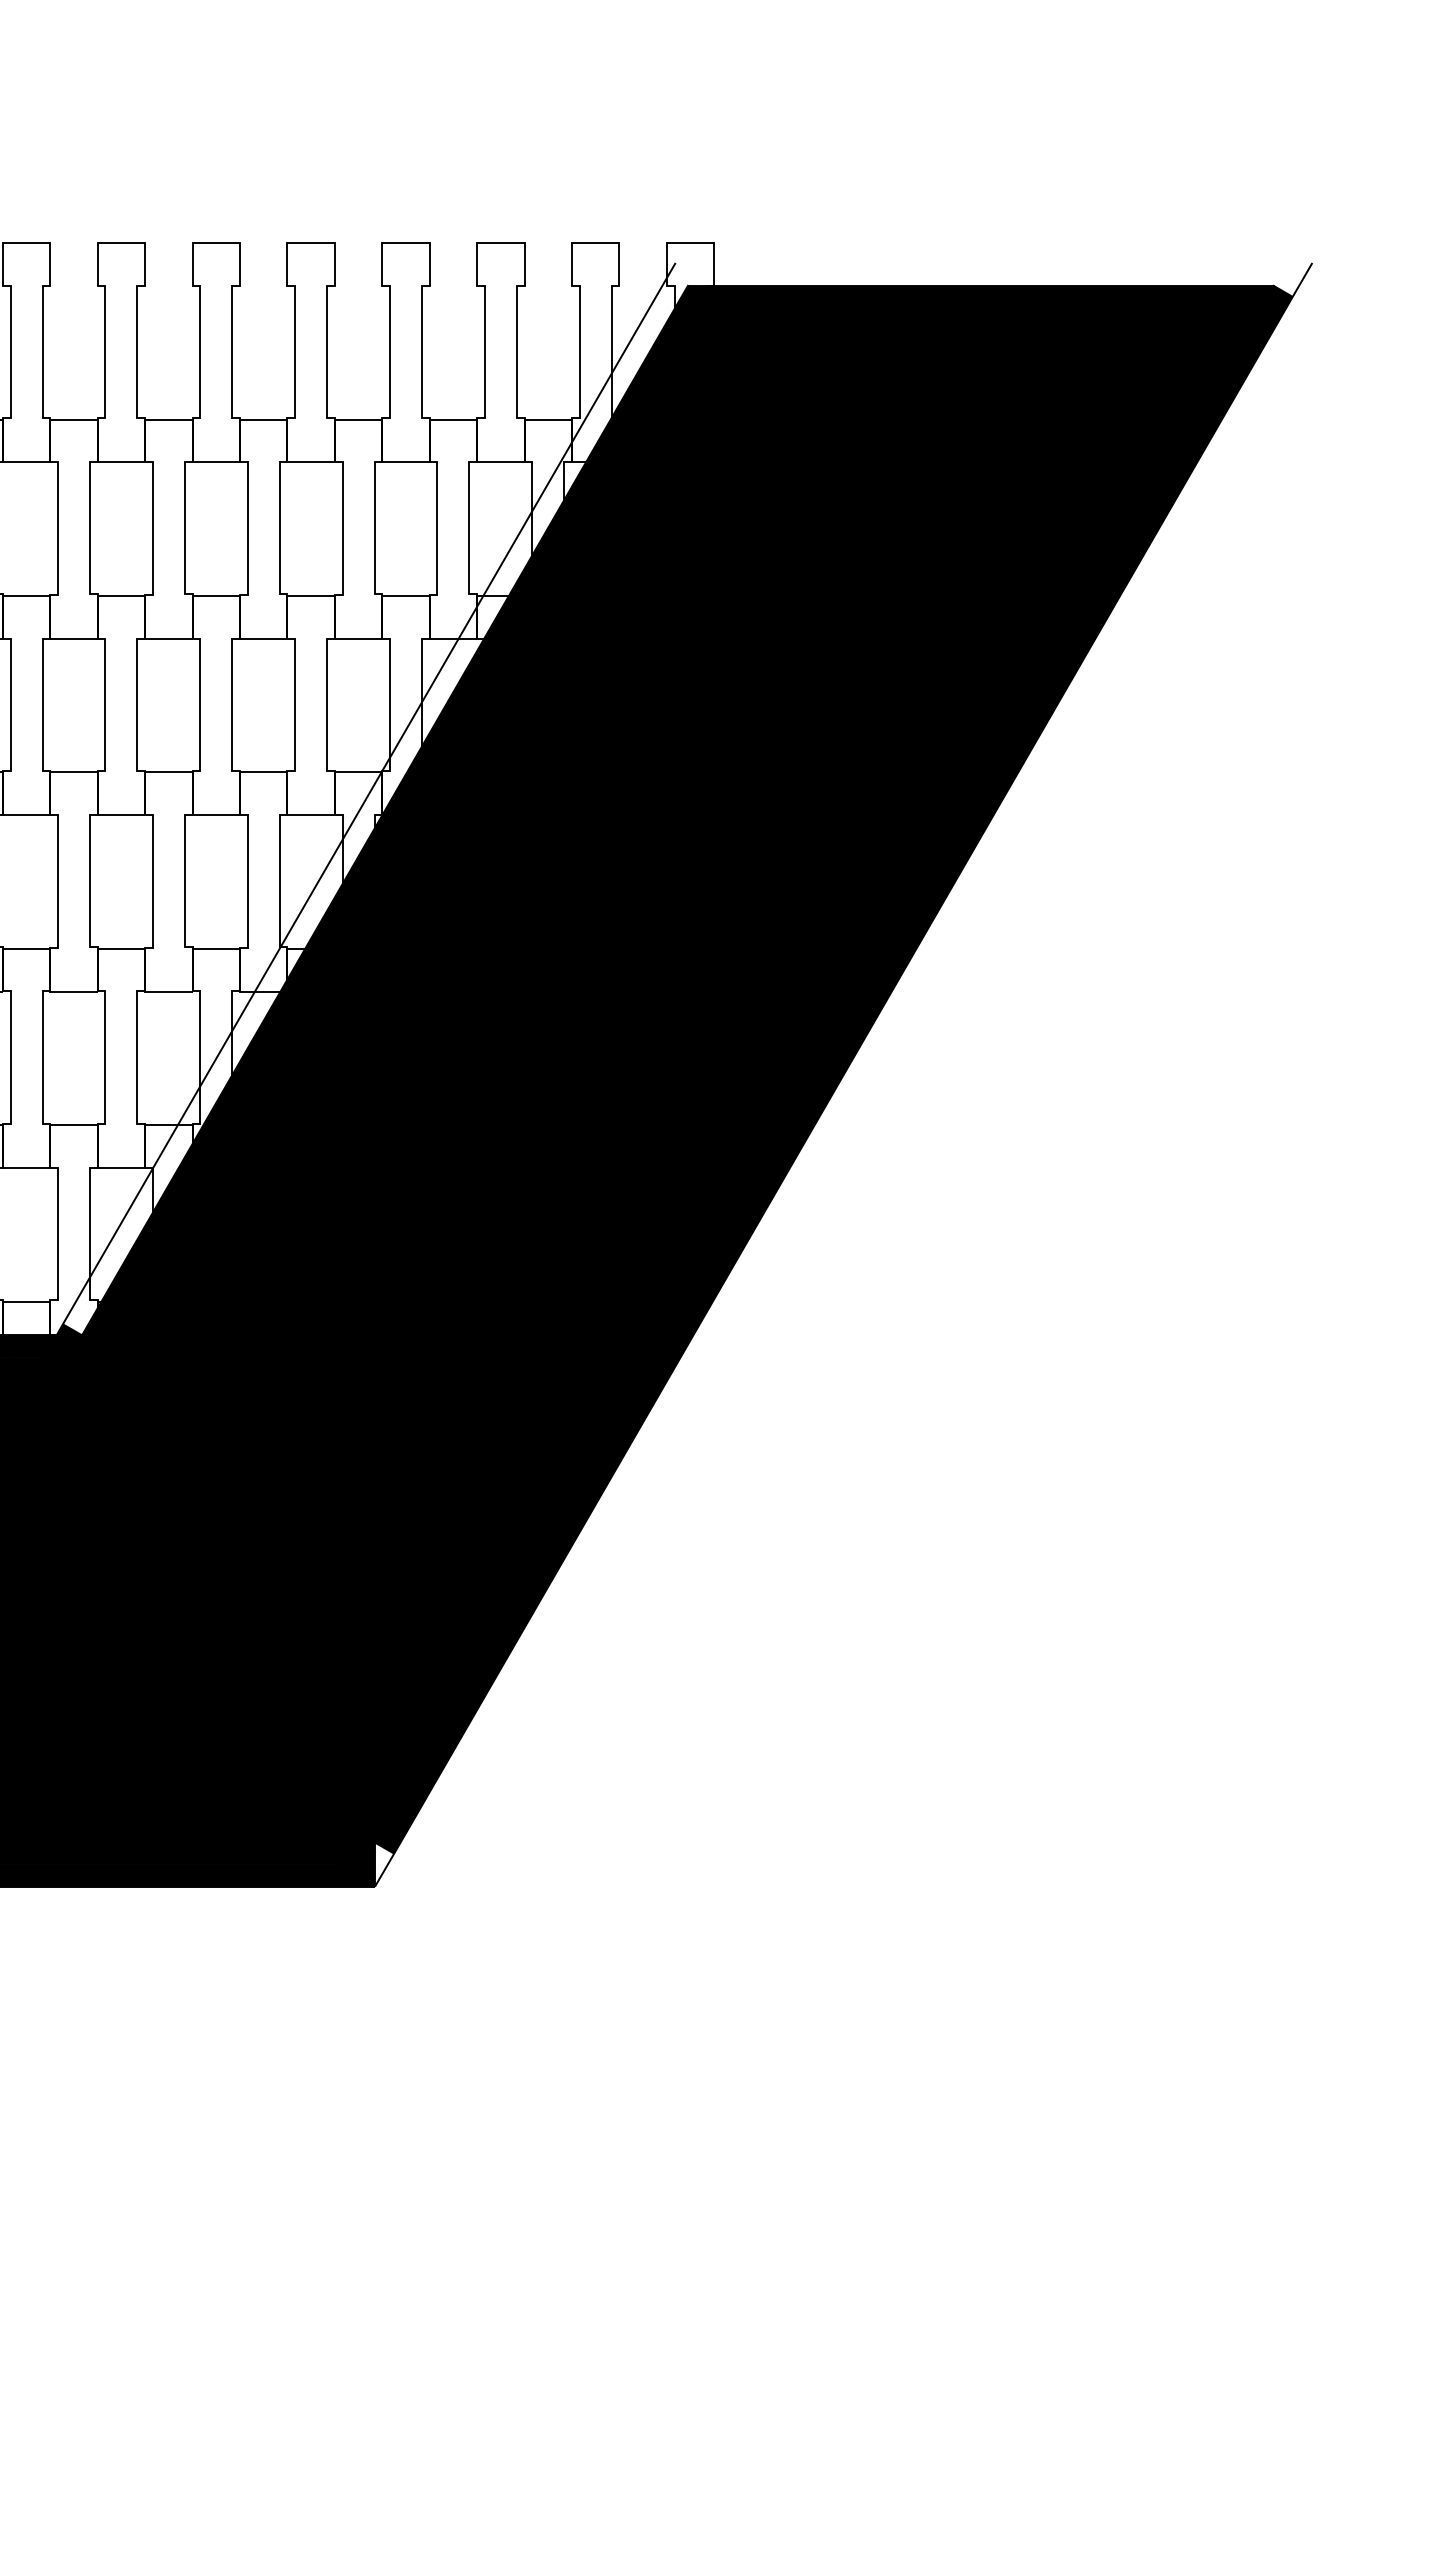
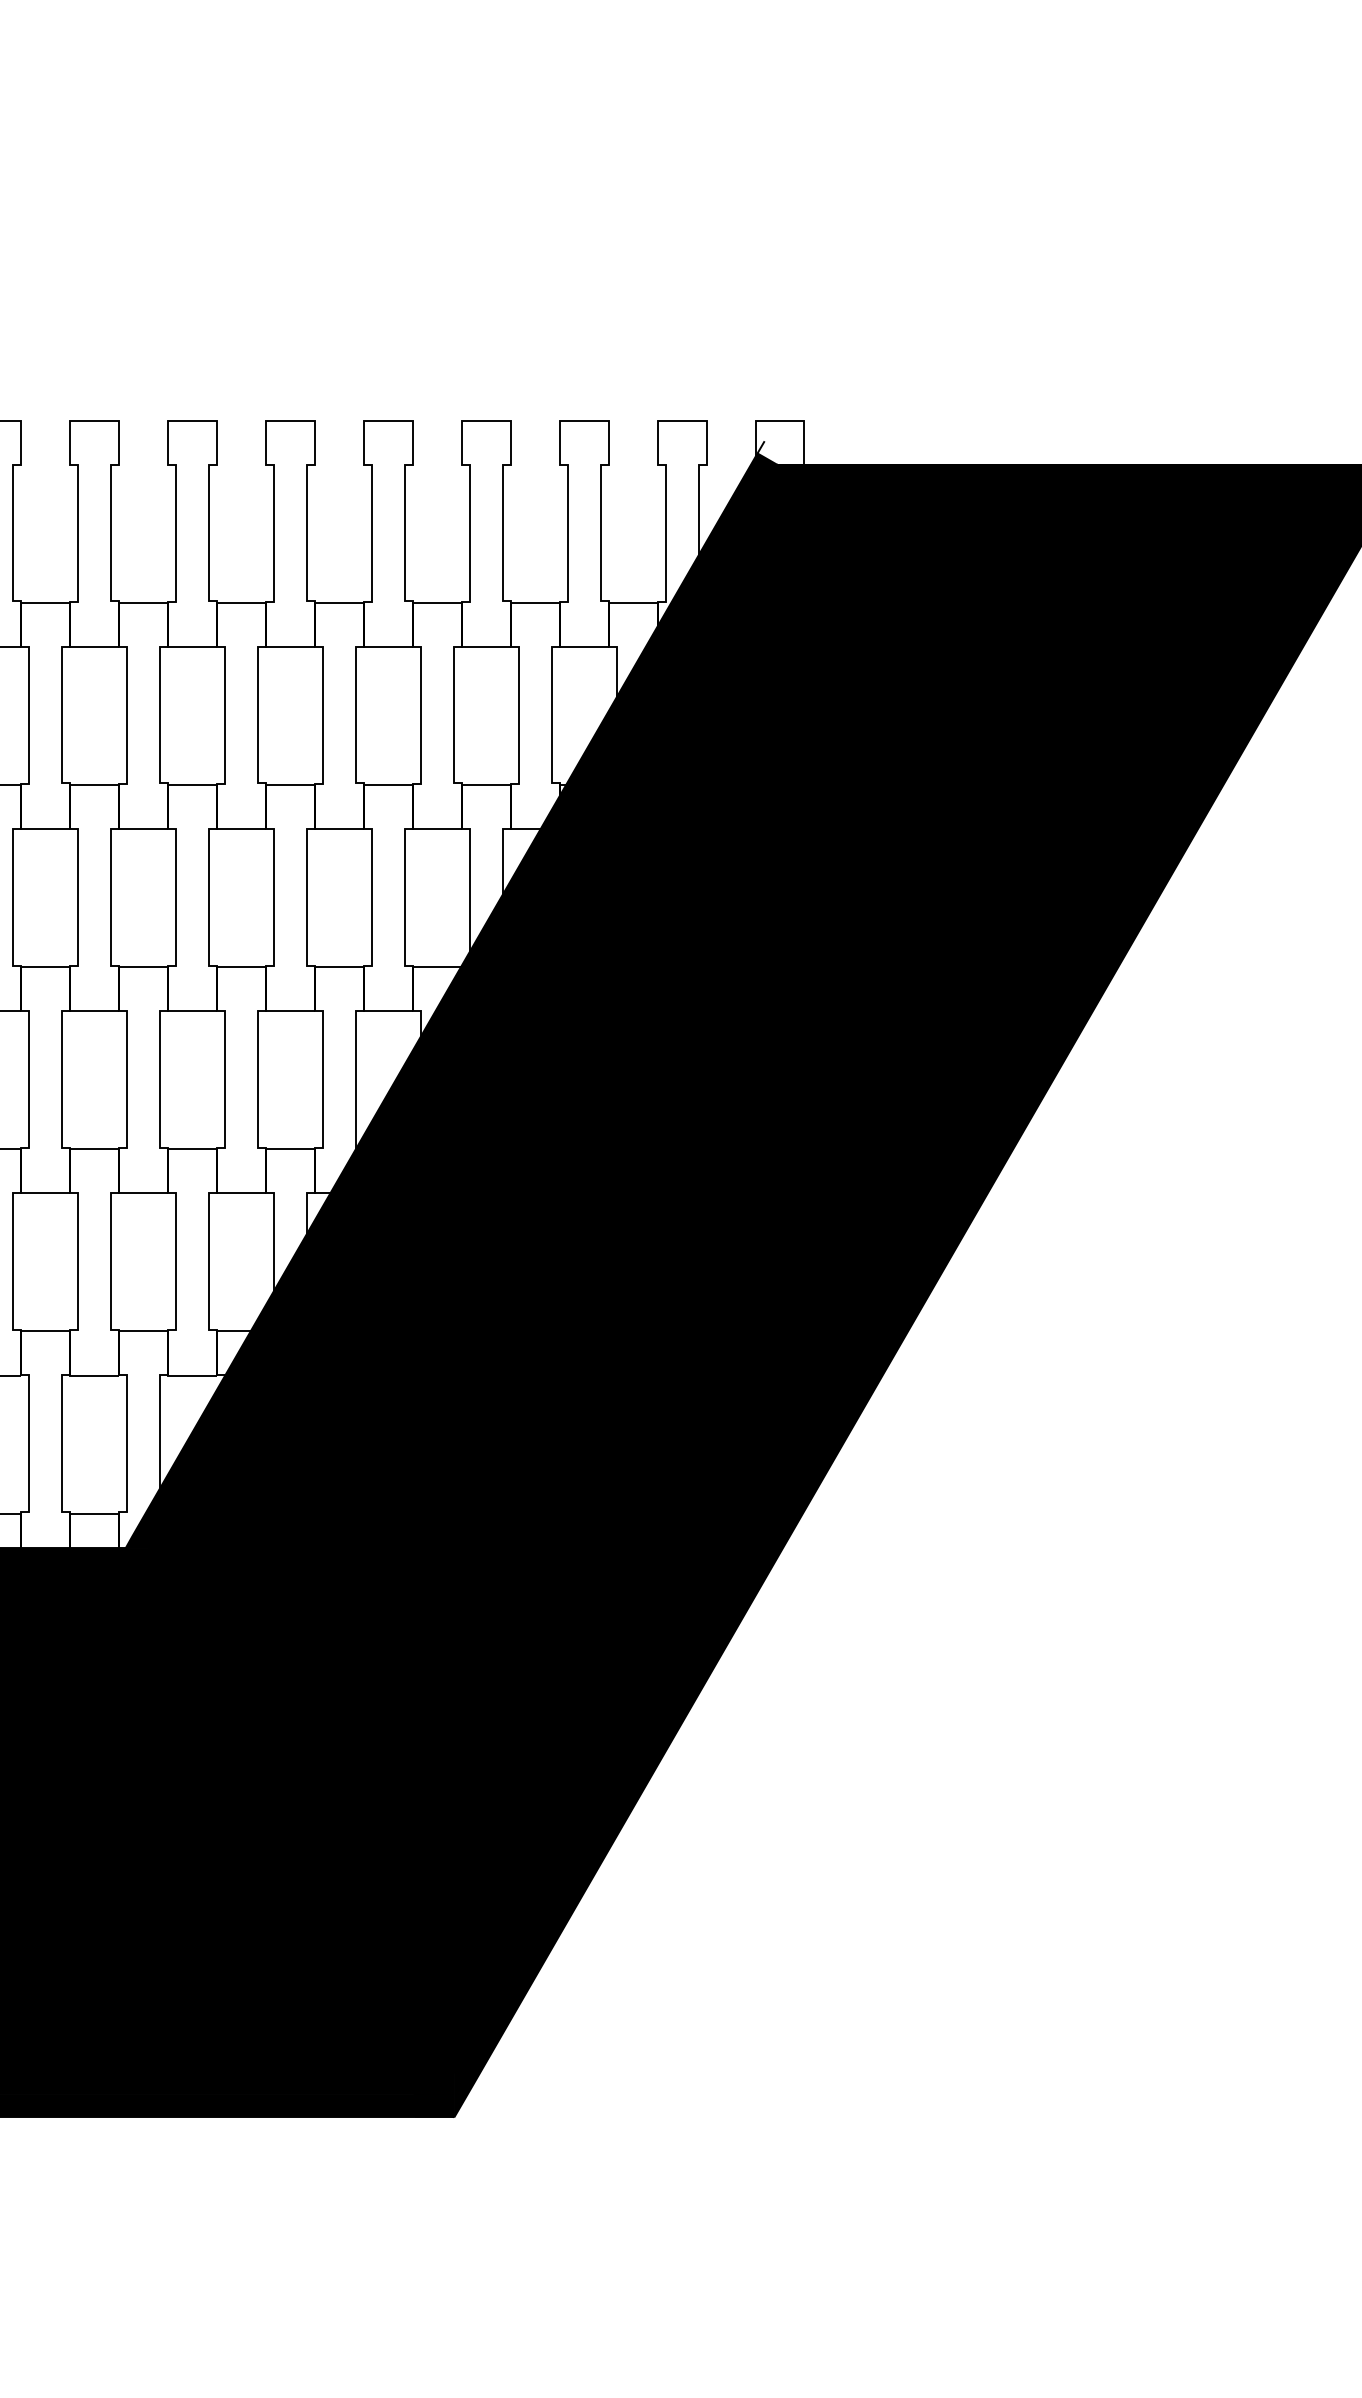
fill: (375, 804) -> (454, 1000), added
fill: (384, 1864) -> (464, 2094), added

